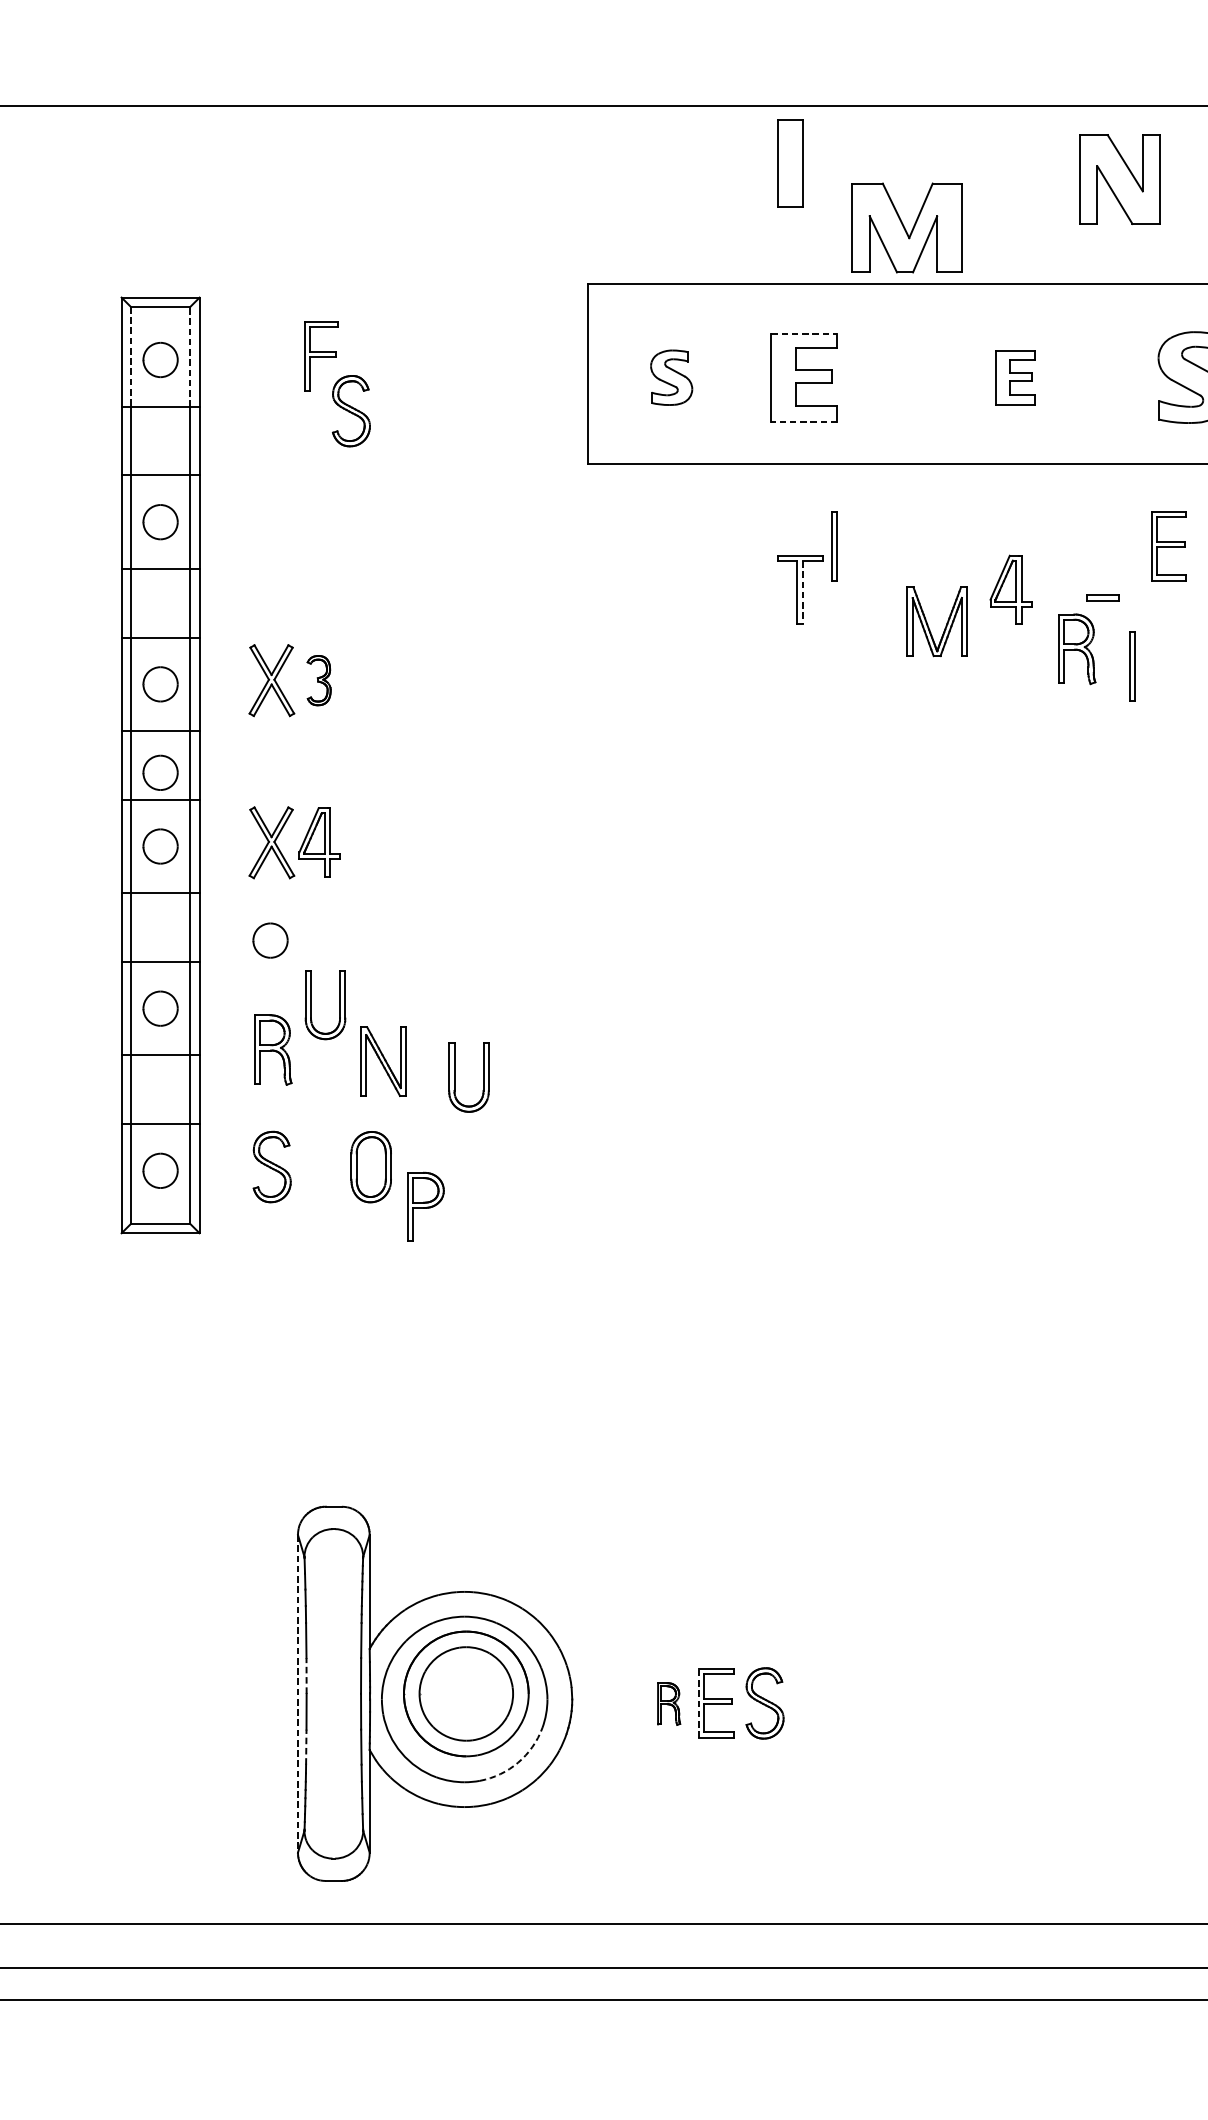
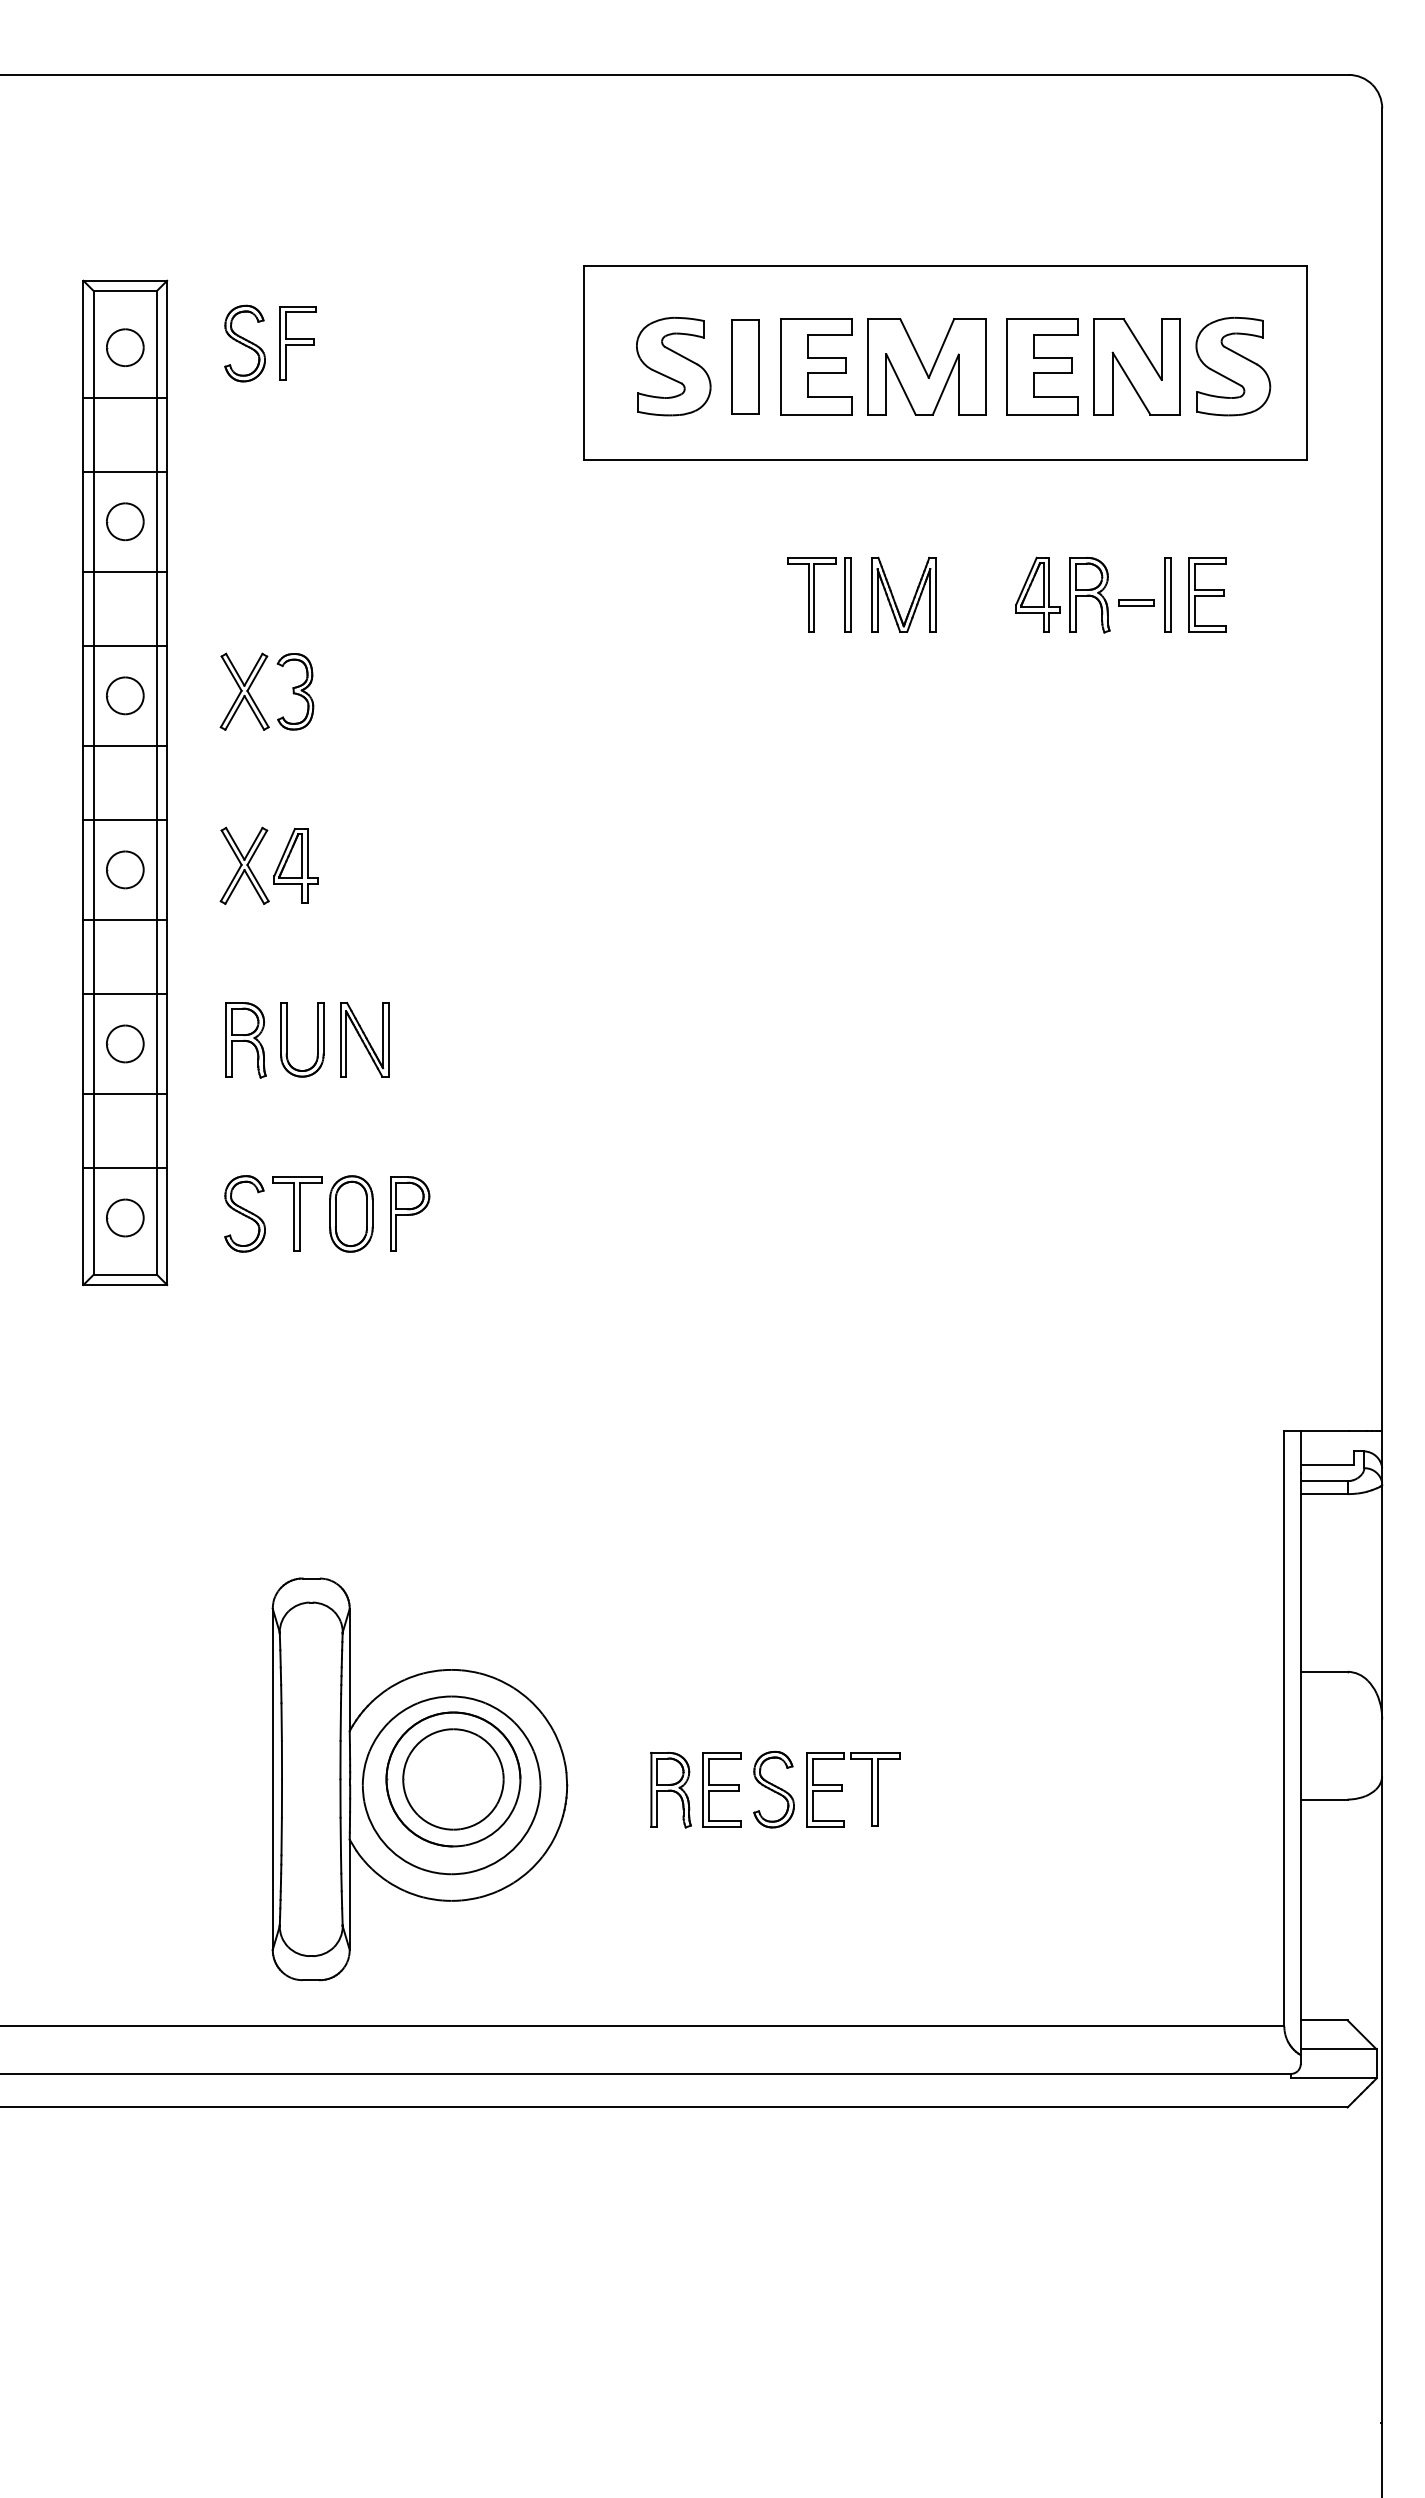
part: (790, 163) -> (745, 366), moved
part: (1119, 179) -> (1136, 366), moved
part: (907, 227) -> (926, 366), moved
line: (804, 333) -> (816, 319), dashed -> solid
line: (130, 357) -> (93, 344), dashed -> solid
line: (190, 357) -> (157, 344), dashed -> solid
part: (671, 377) -> (673, 366), size x1.67
part: (1015, 377) -> (1042, 366), size x1.67
part: (350, 411) -> (244, 343), moved
line: (803, 422) -> (815, 414), dashed -> solid
part: (833, 546) -> (847, 594), moved
part: (1168, 546) -> (1207, 594), moved
line: (802, 592) -> (814, 597), dashed -> solid
part: (928, 624) -> (894, 597), moved
part: (1076, 649) -> (1089, 595), moved
part: (1131, 666) -> (1167, 594), moved
part: (319, 680) -> (295, 691), size x1.43
part: (160, 772) -> (125, 790), removed
part: (270, 940) -> (243, 970), removed
part: (272, 1050) -> (245, 1040), moved
part: (383, 1061) -> (364, 1039), moved
part: (455, 1077) -> (441, 1117), removed
part: (321, 1166) -> (297, 1213), added
part: (426, 1206) -> (410, 1213), moved
line: (306, 1675) -> (281, 1759), dashed -> solid
line: (297, 1693) -> (272, 1779), dashed -> solid
line: (699, 1703) -> (703, 1789), dashed -> solid
part: (828, 1703) -> (842, 1789), added
part: (668, 1704) -> (670, 1790), size x1.67
line: (306, 1747) -> (281, 1836), dashed -> solid
arc: (518, 1762) -> (509, 1853), dashed -> solid

